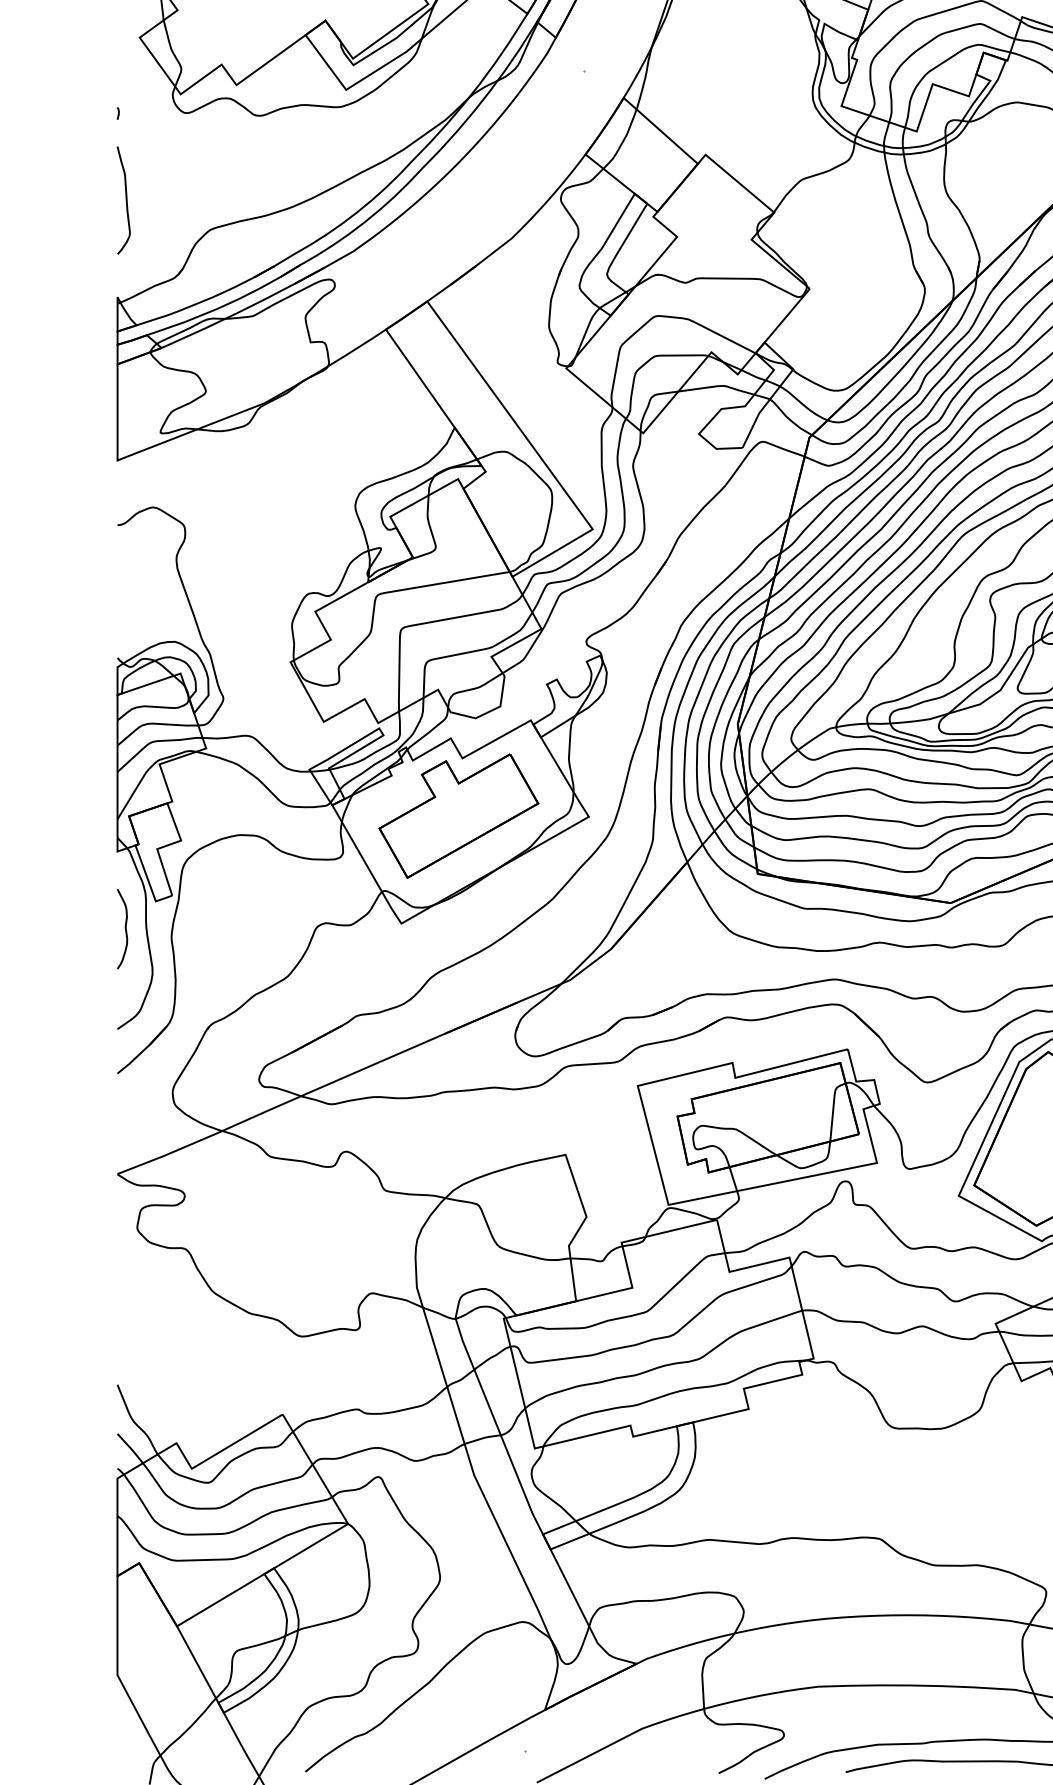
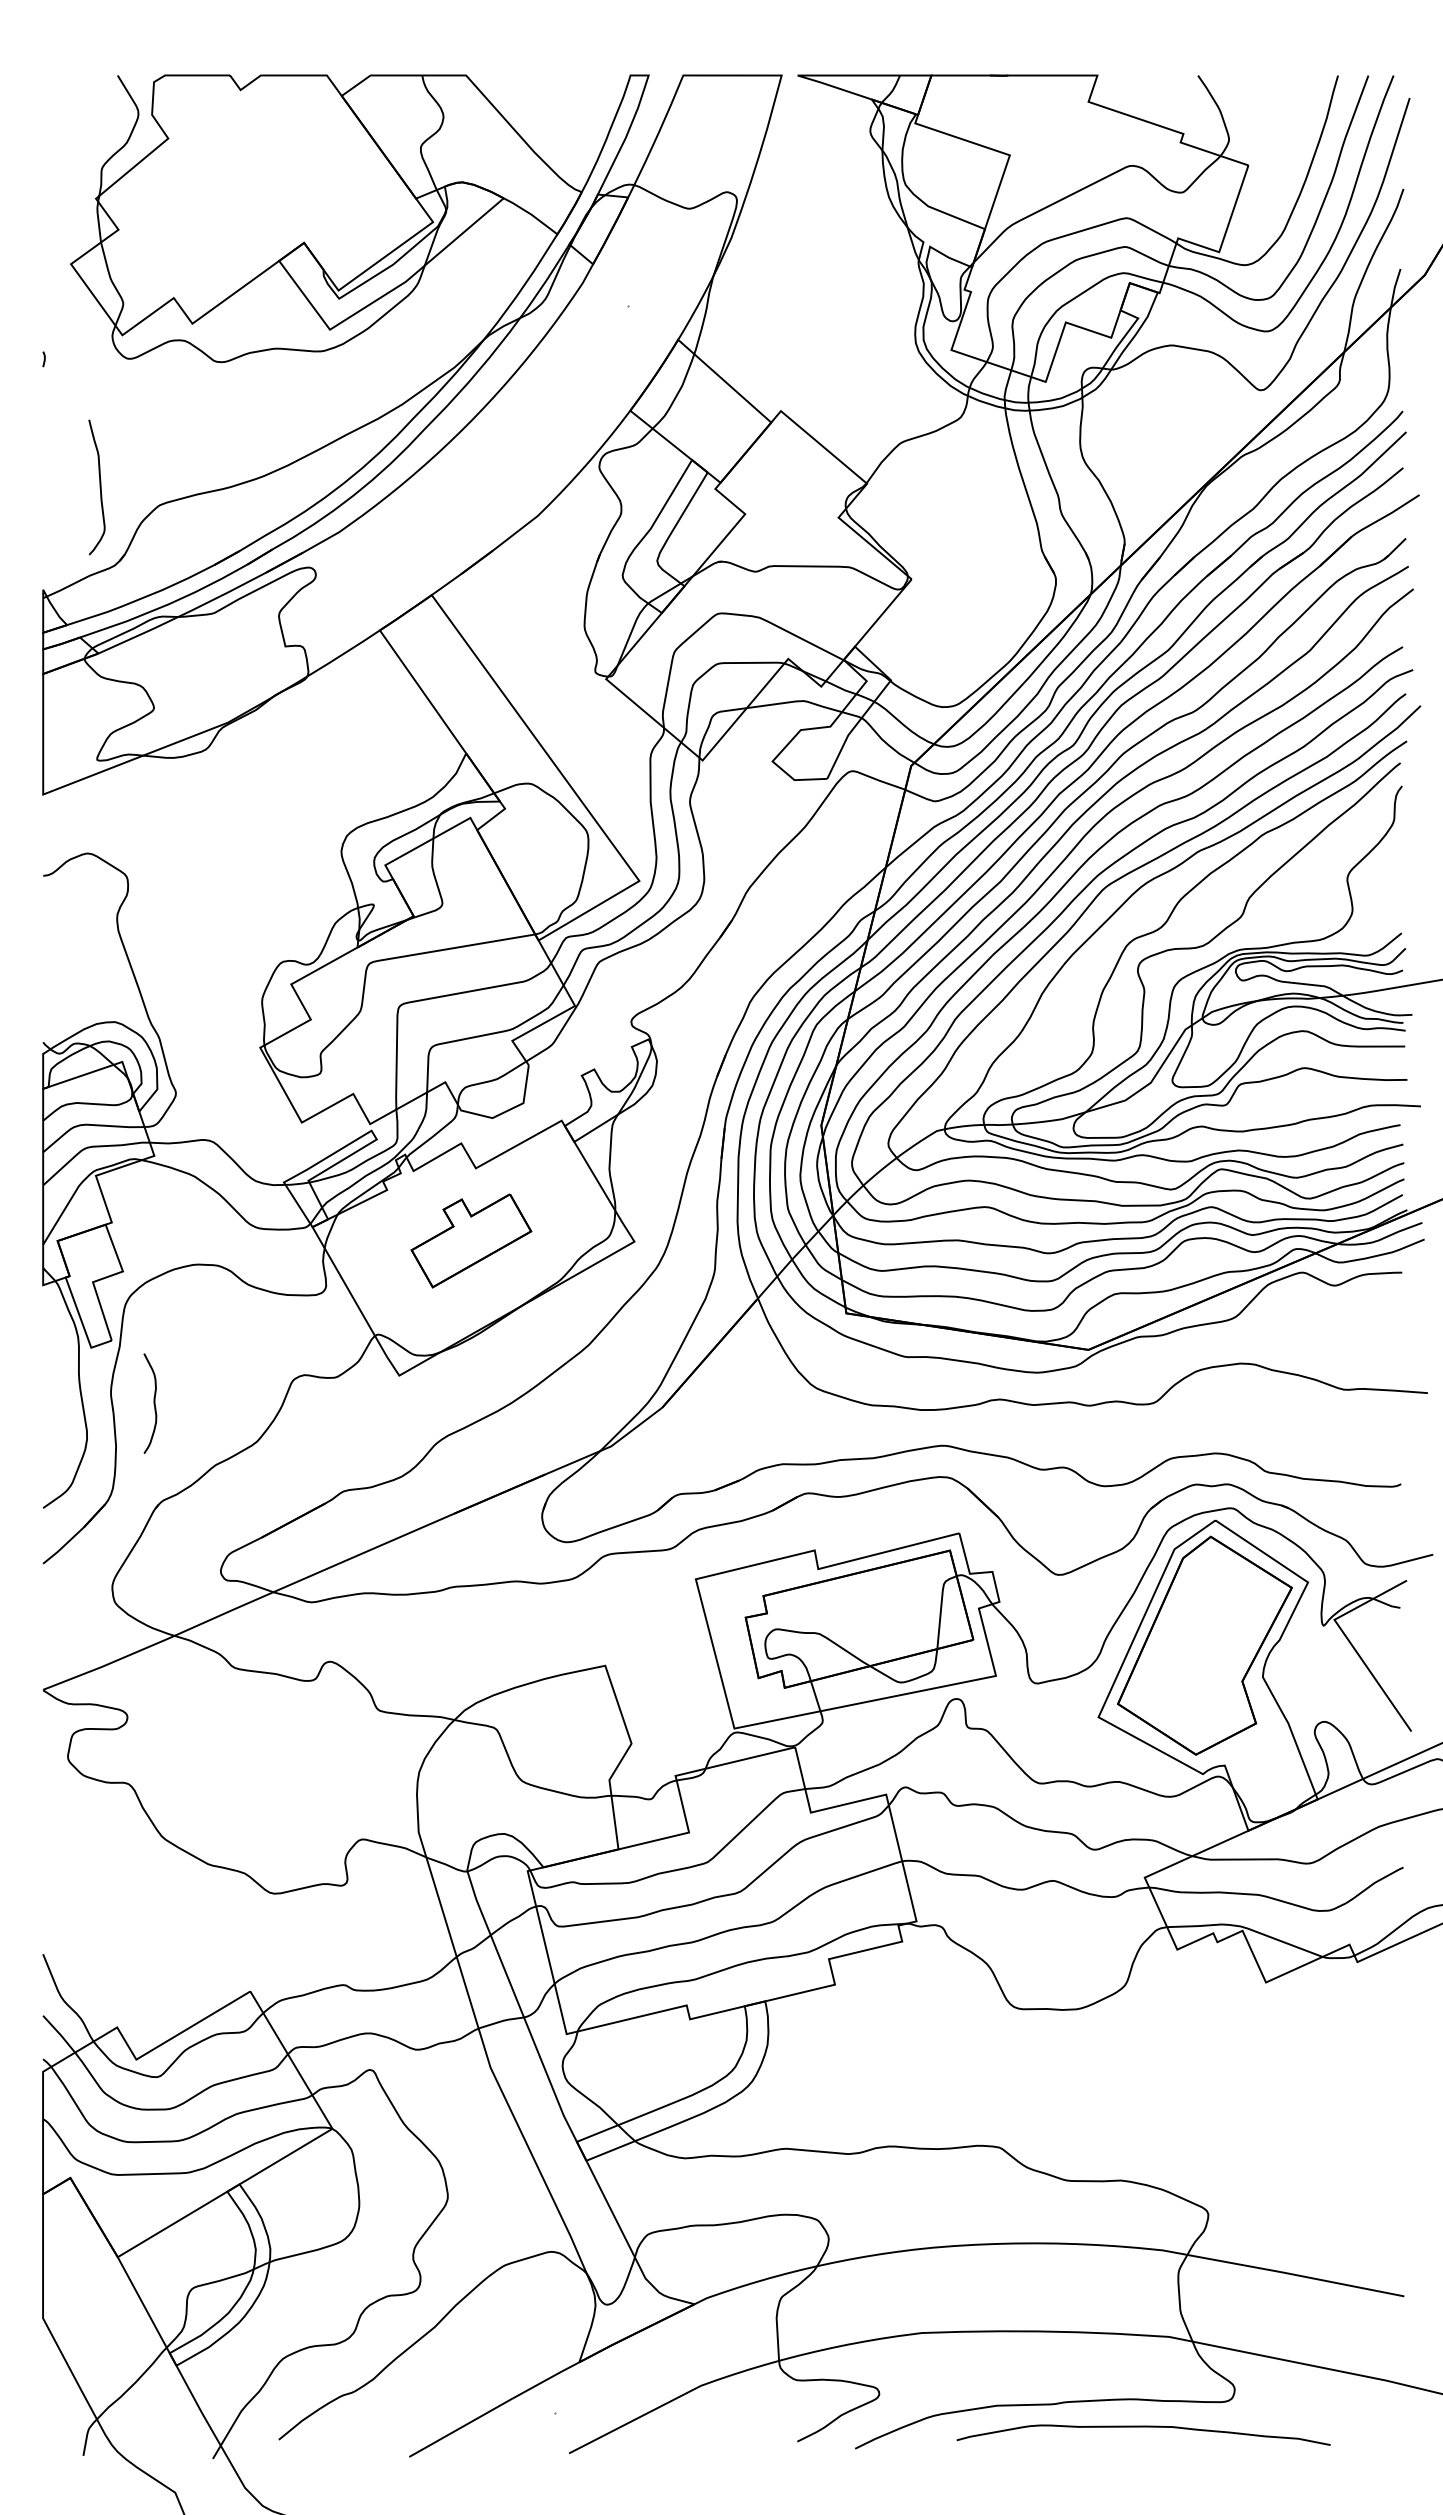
curve: (125, 200) -> (99, 487), moved
part: (458, 815) -> (471, 1240), size x0.6
curve: (124, 929) -> (153, 1403), moved

